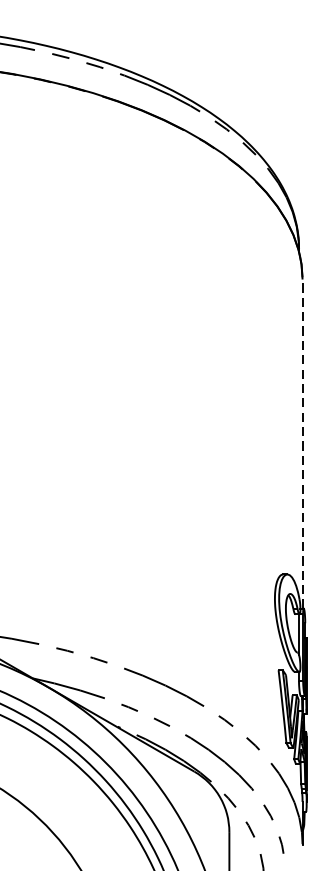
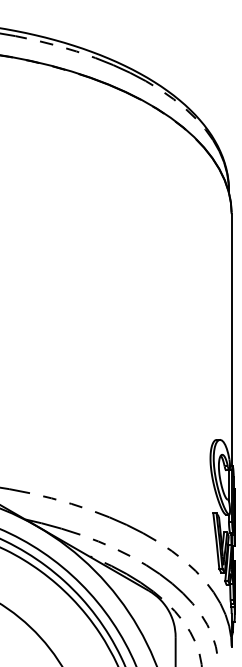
line: (302, 444) -> (231, 340), dashed -> solid

